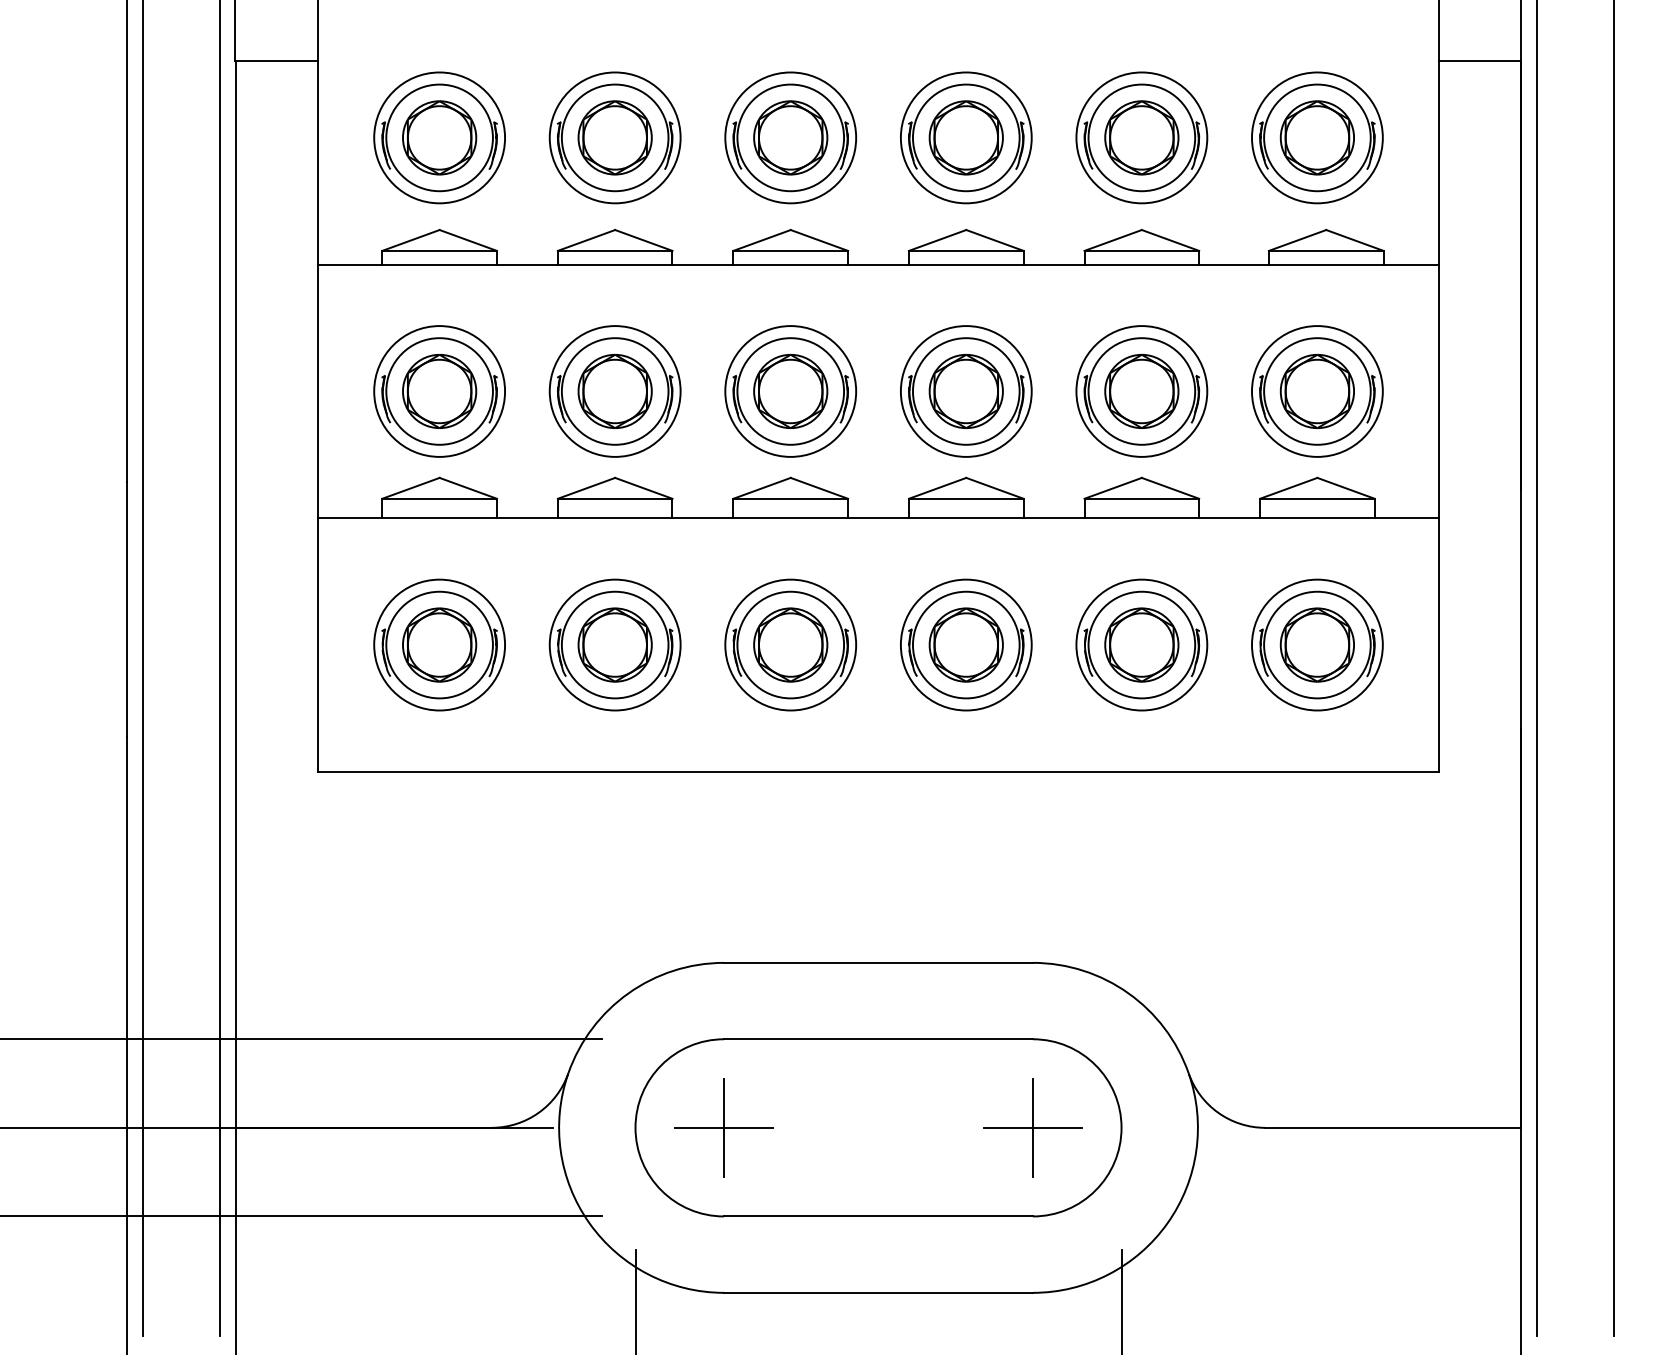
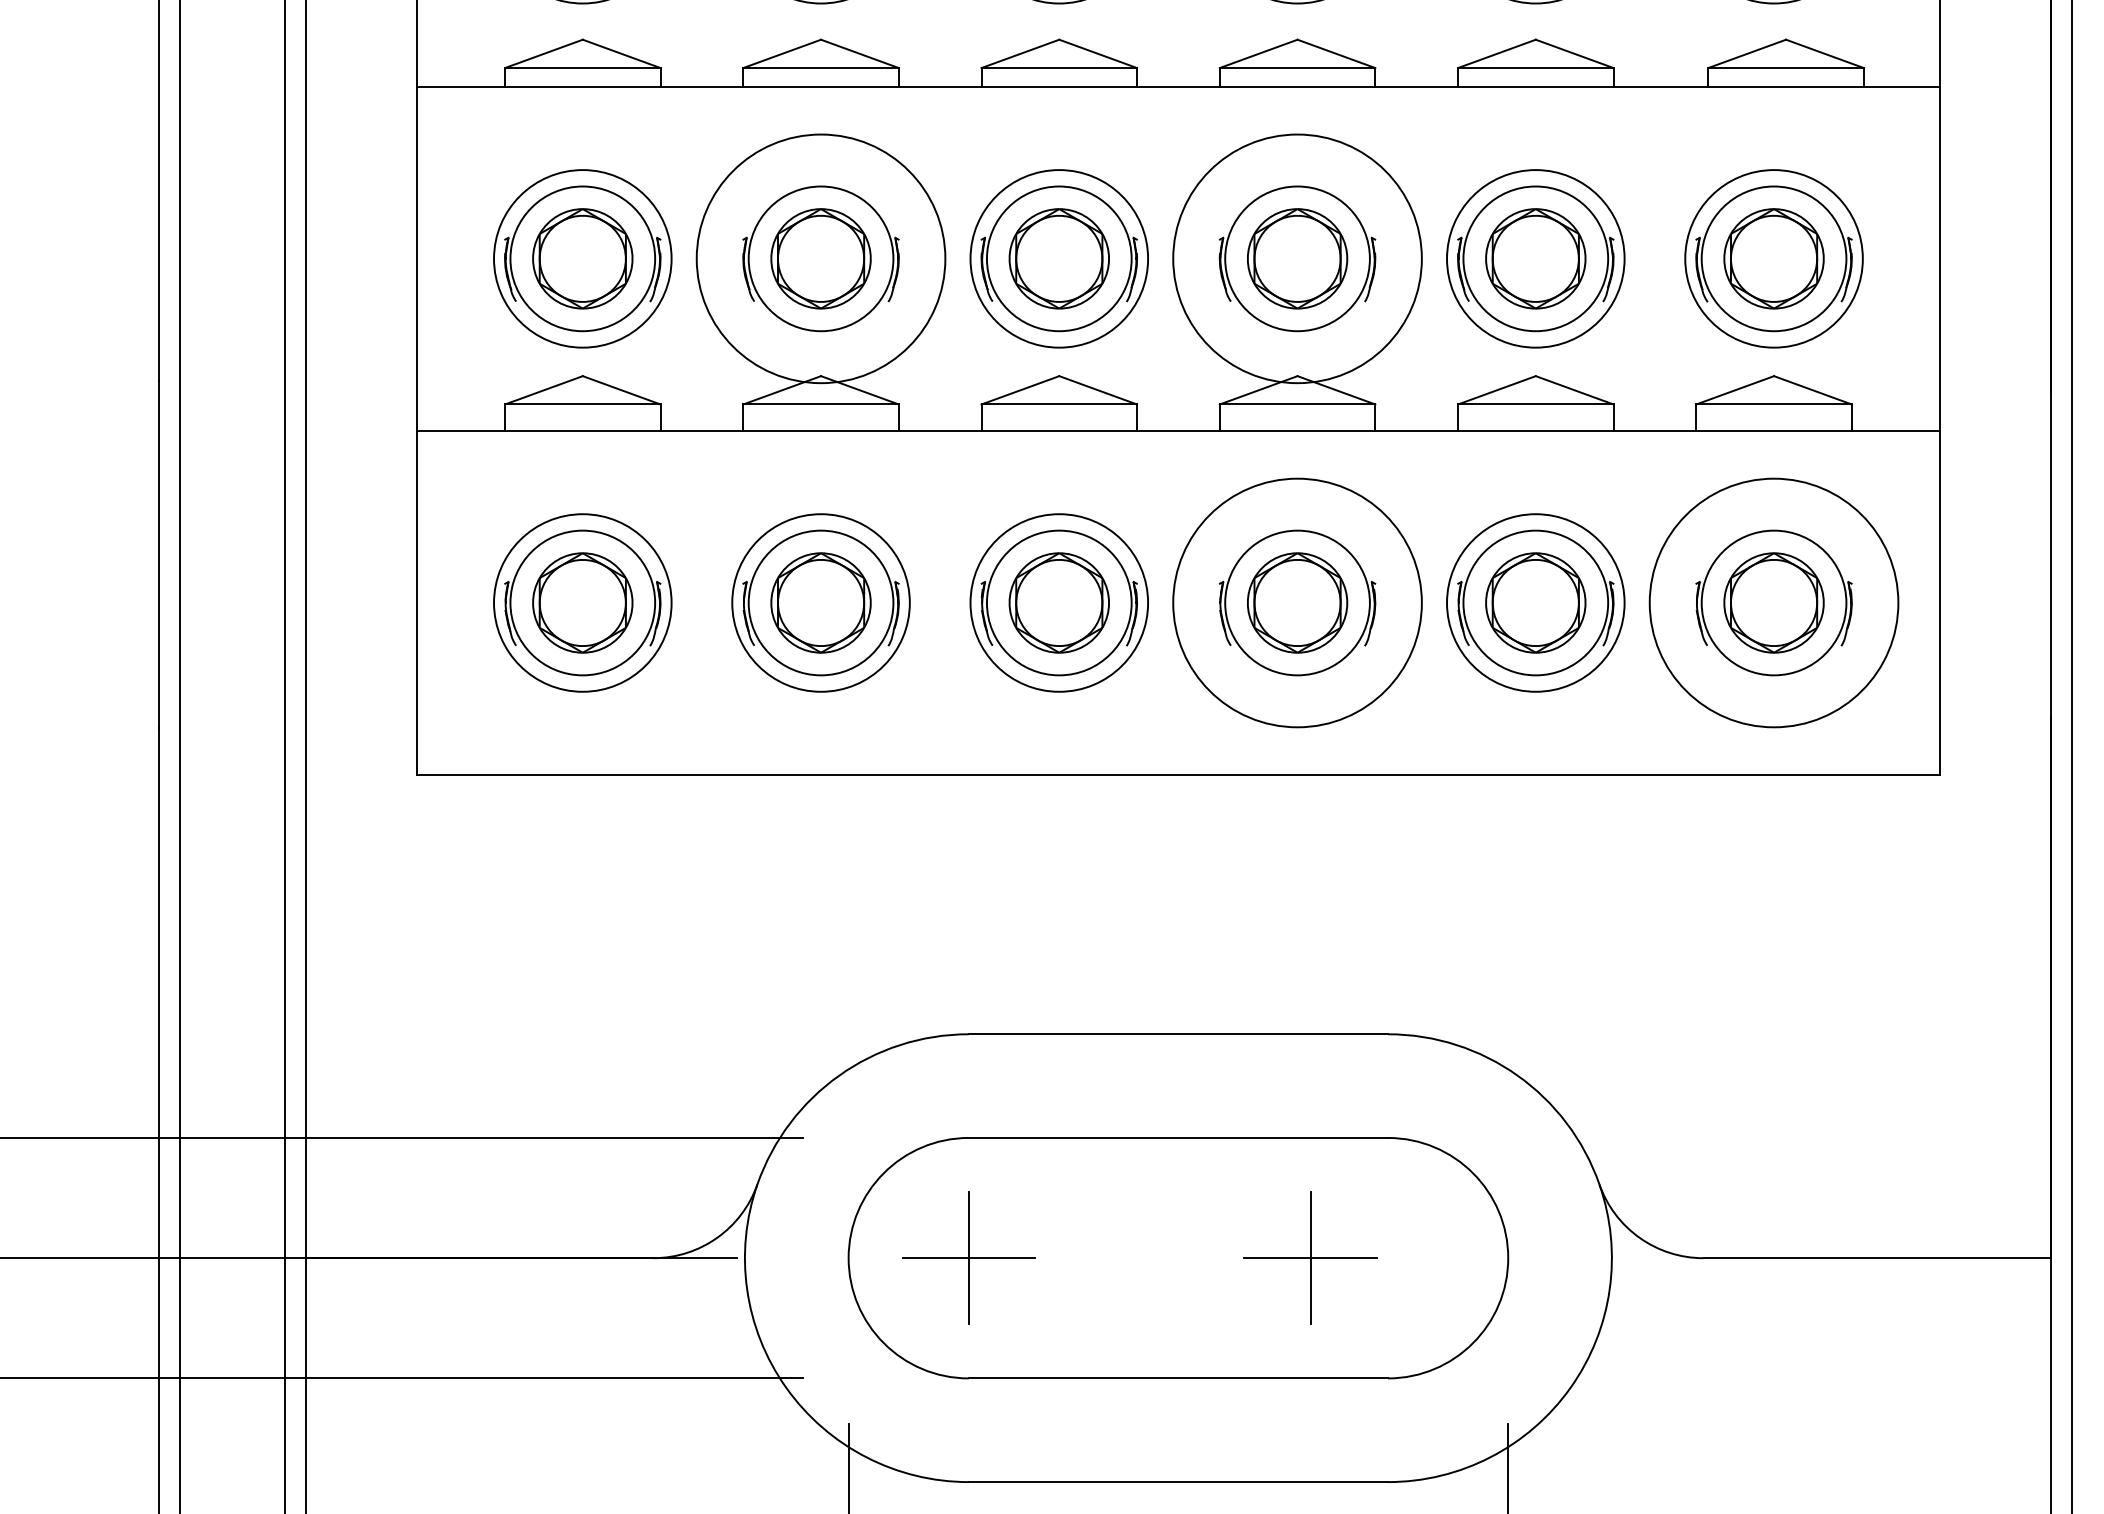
circle: (614, 391) -> (820, 258), size x1.4
circle: (965, 391) -> (1296, 258), size x1.4
circle: (965, 644) -> (1296, 602), size x1.4
circle: (1316, 644) -> (1772, 602), size x1.4
part: (1032, 1127) -> (1310, 1257), moved

